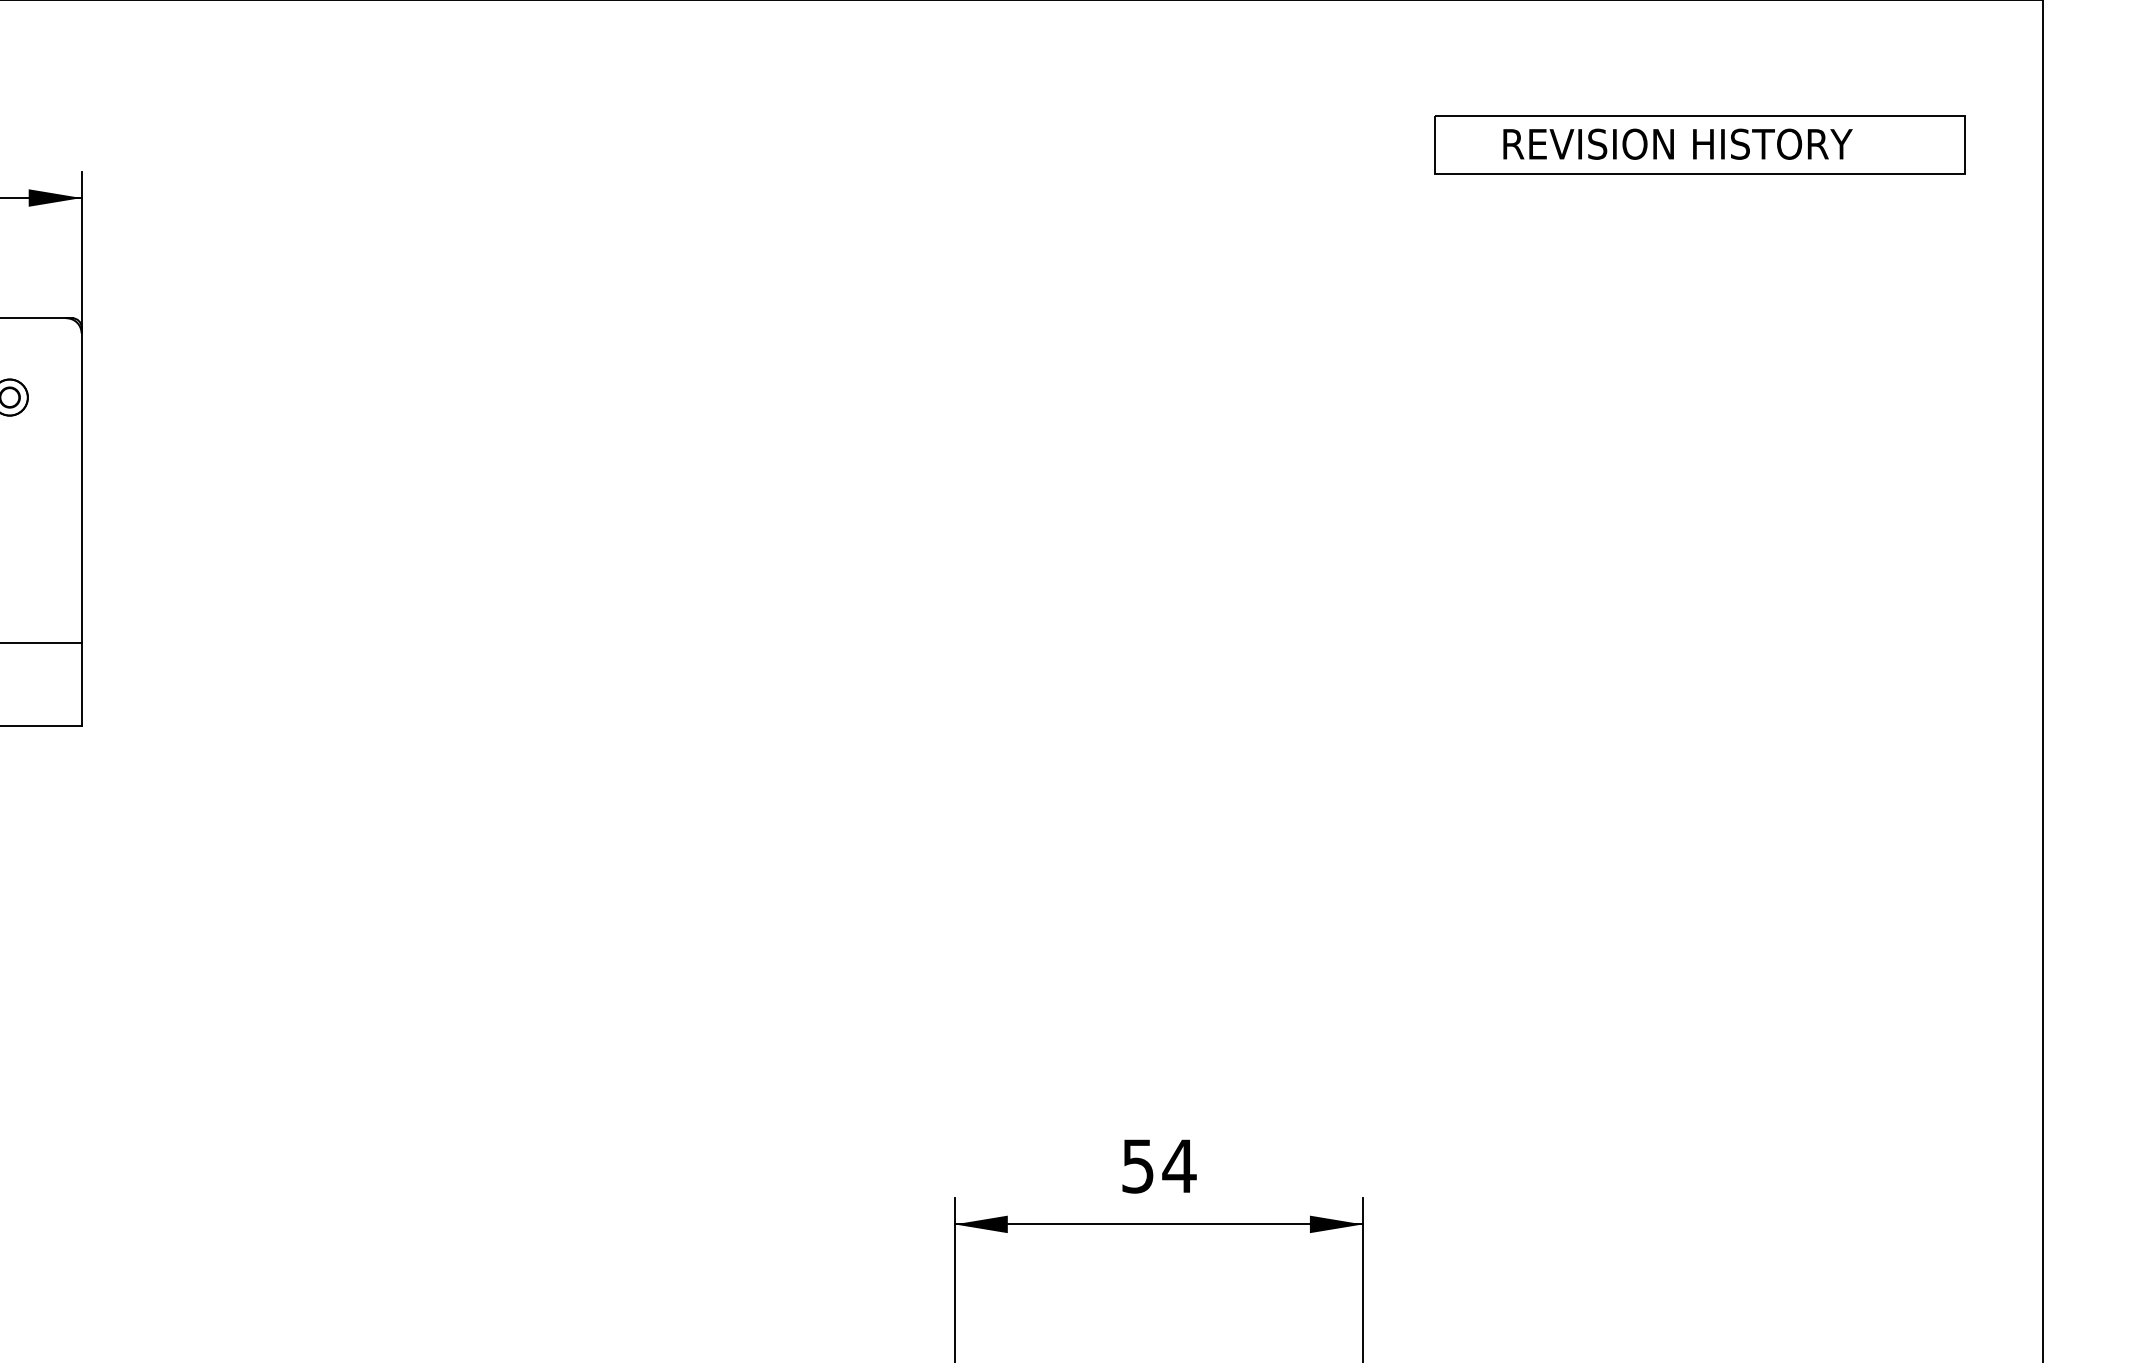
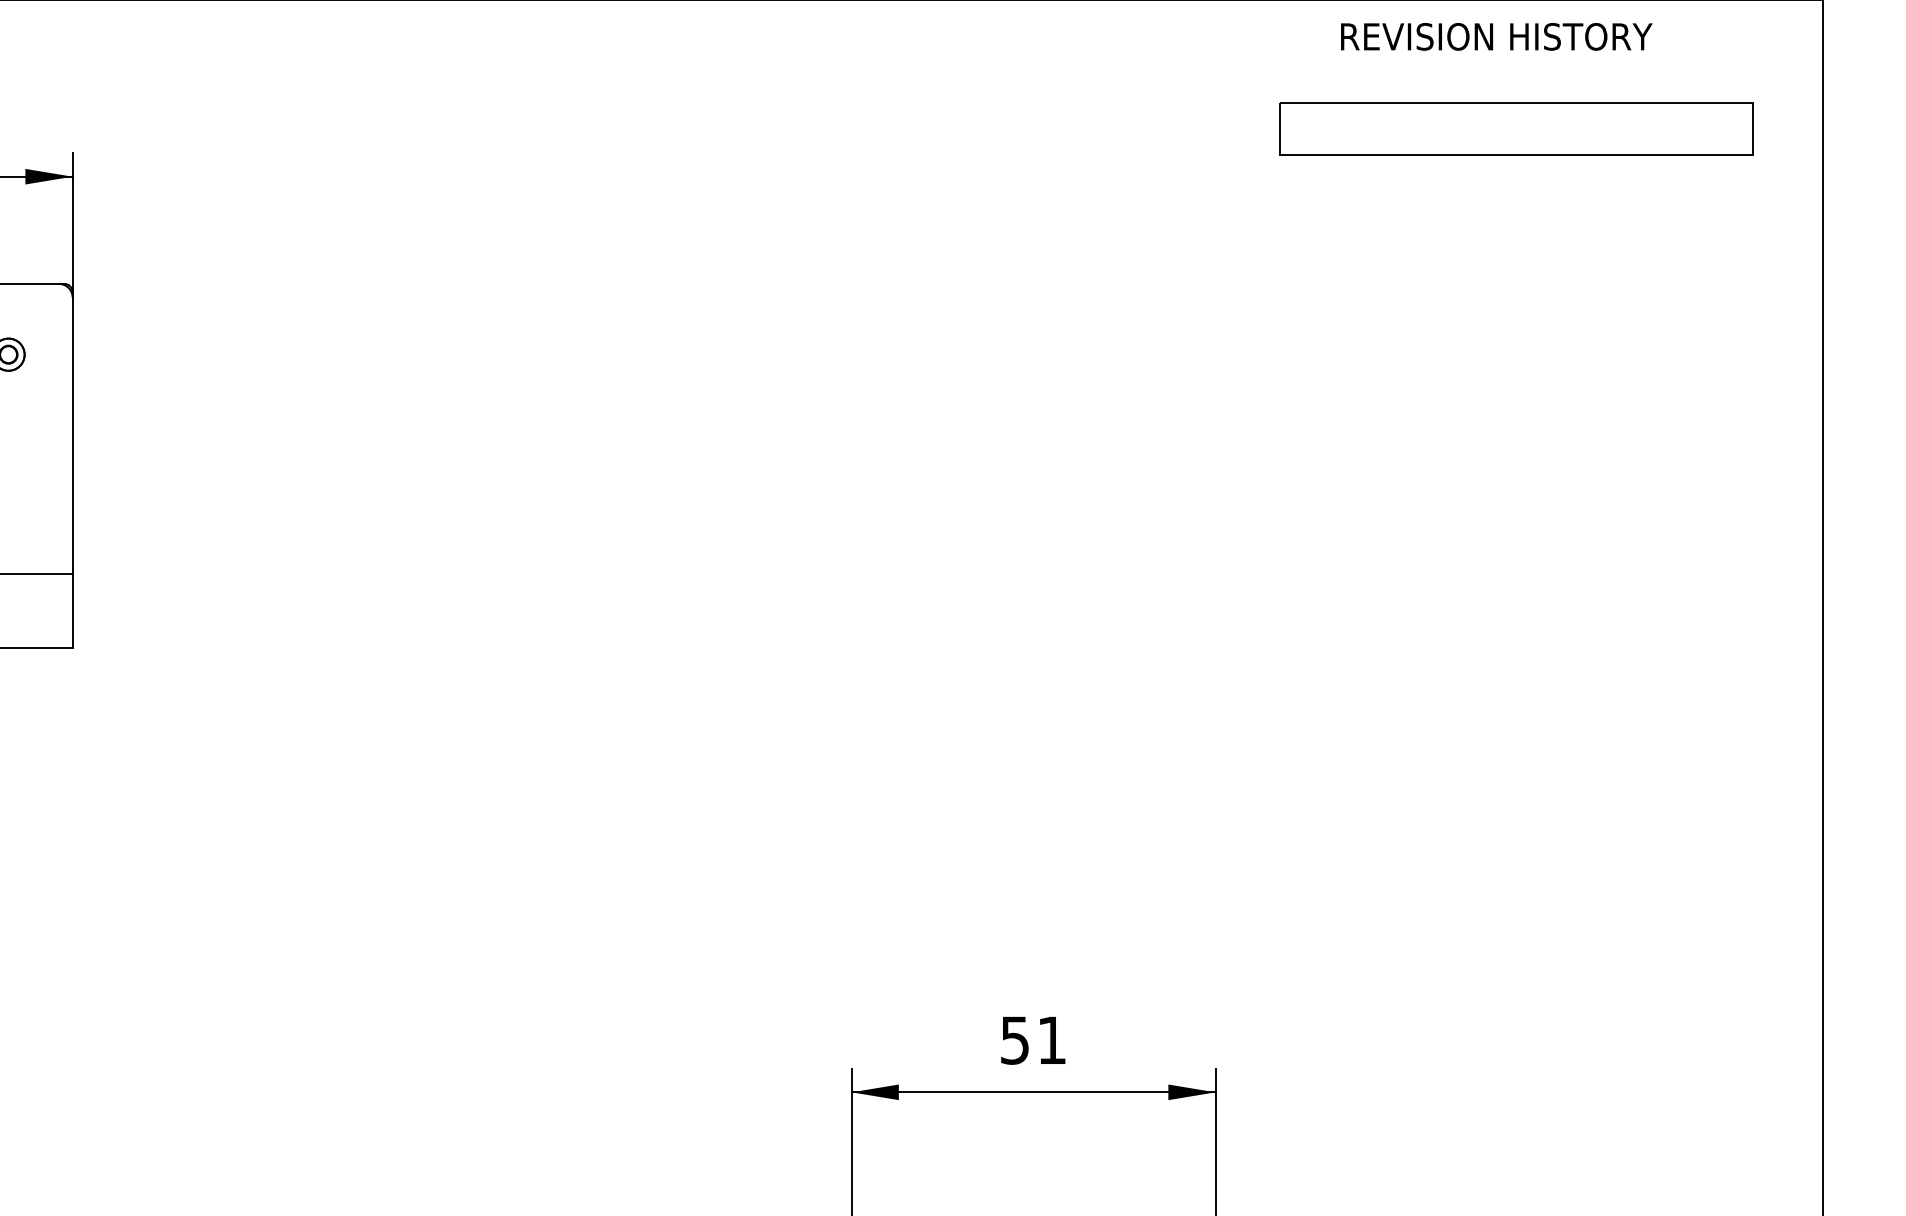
text: (1677, 143) -> (1496, 36), moved
text: (1179, 1165) -> (1052, 1039), 54 -> 51

